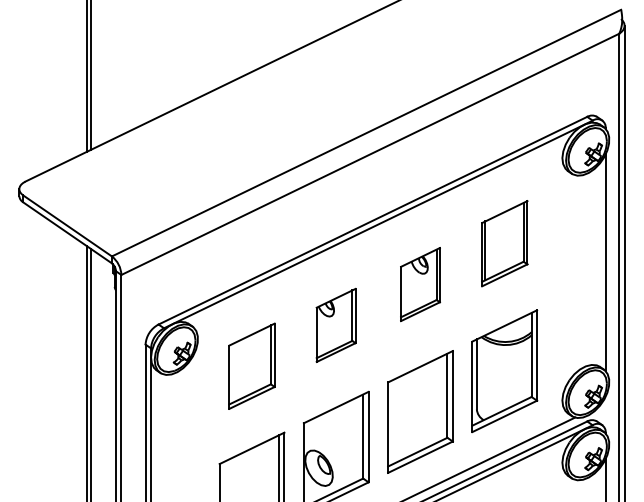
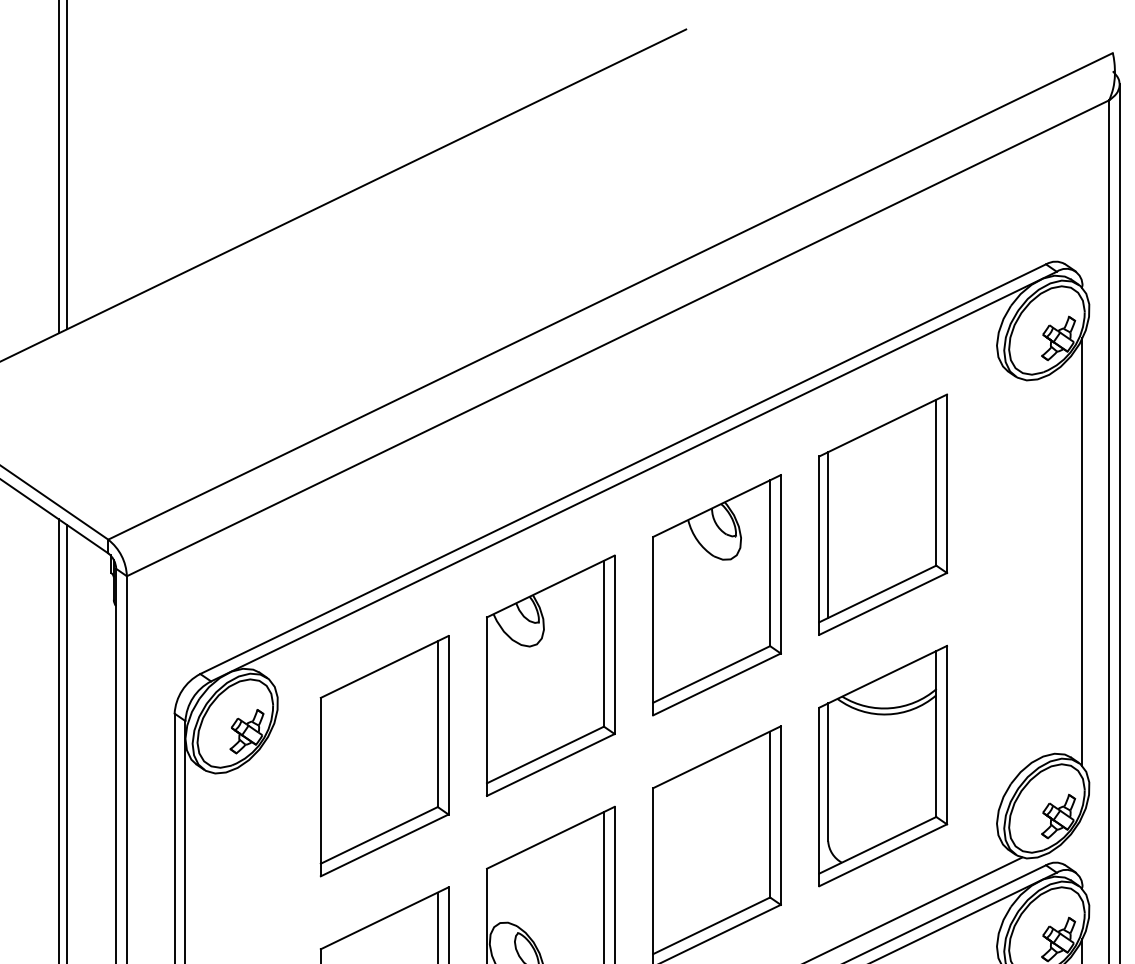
part: (504, 243) -> (882, 514), size x1.43
part: (420, 284) -> (717, 595), size x1.67
part: (335, 325) -> (549, 675), size x1.67
part: (251, 366) -> (383, 756), size x1.43

